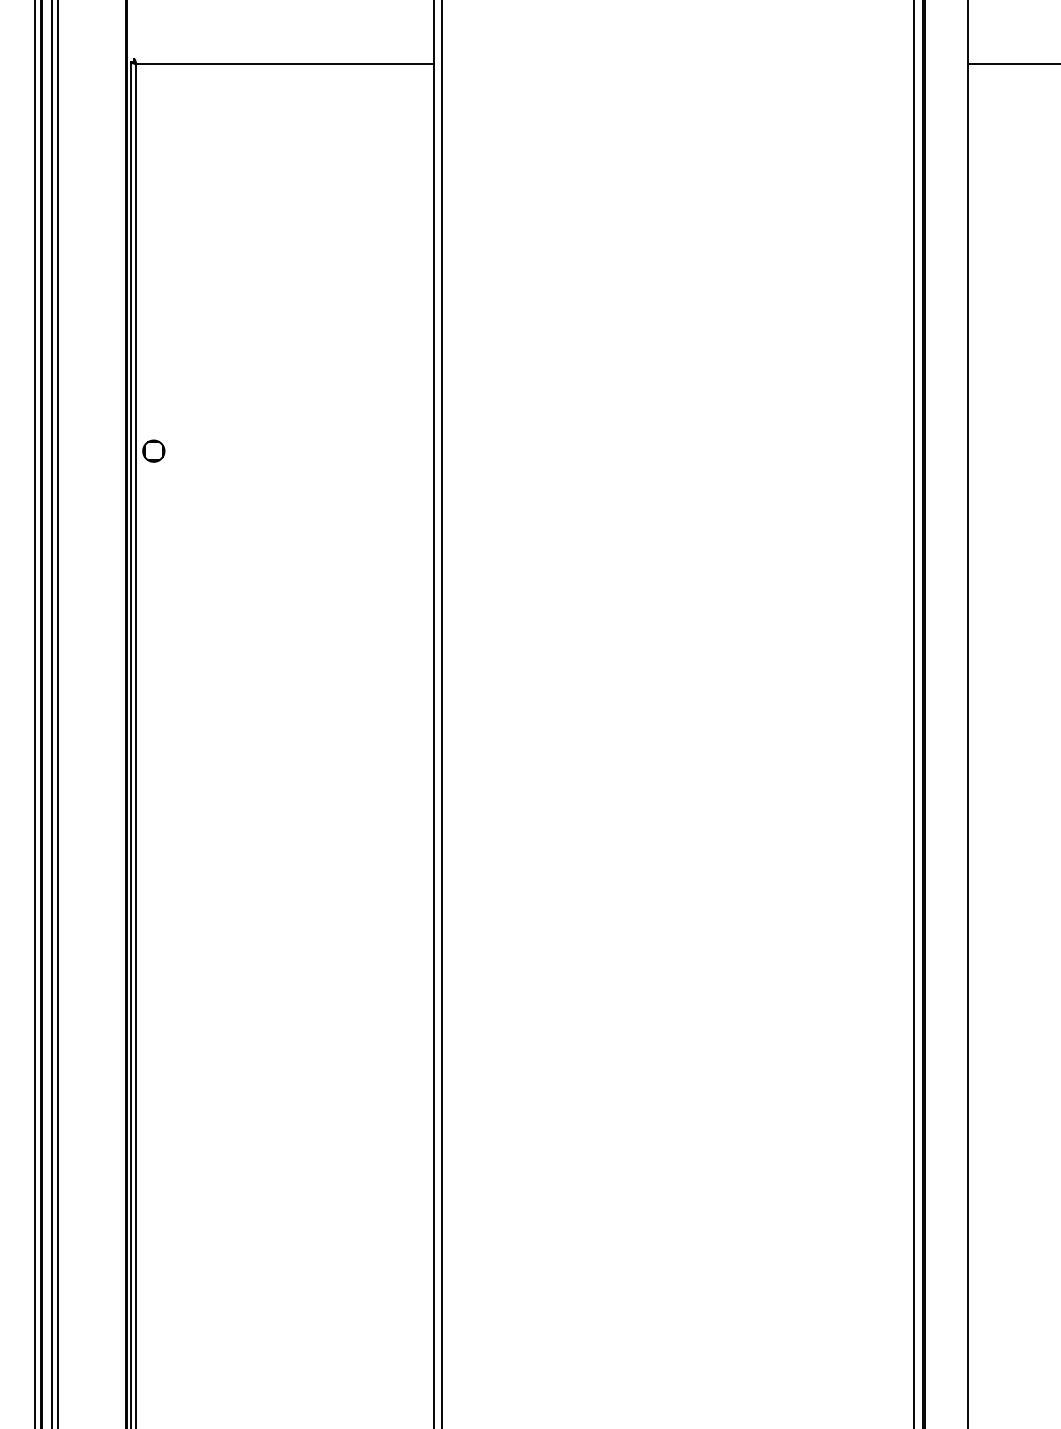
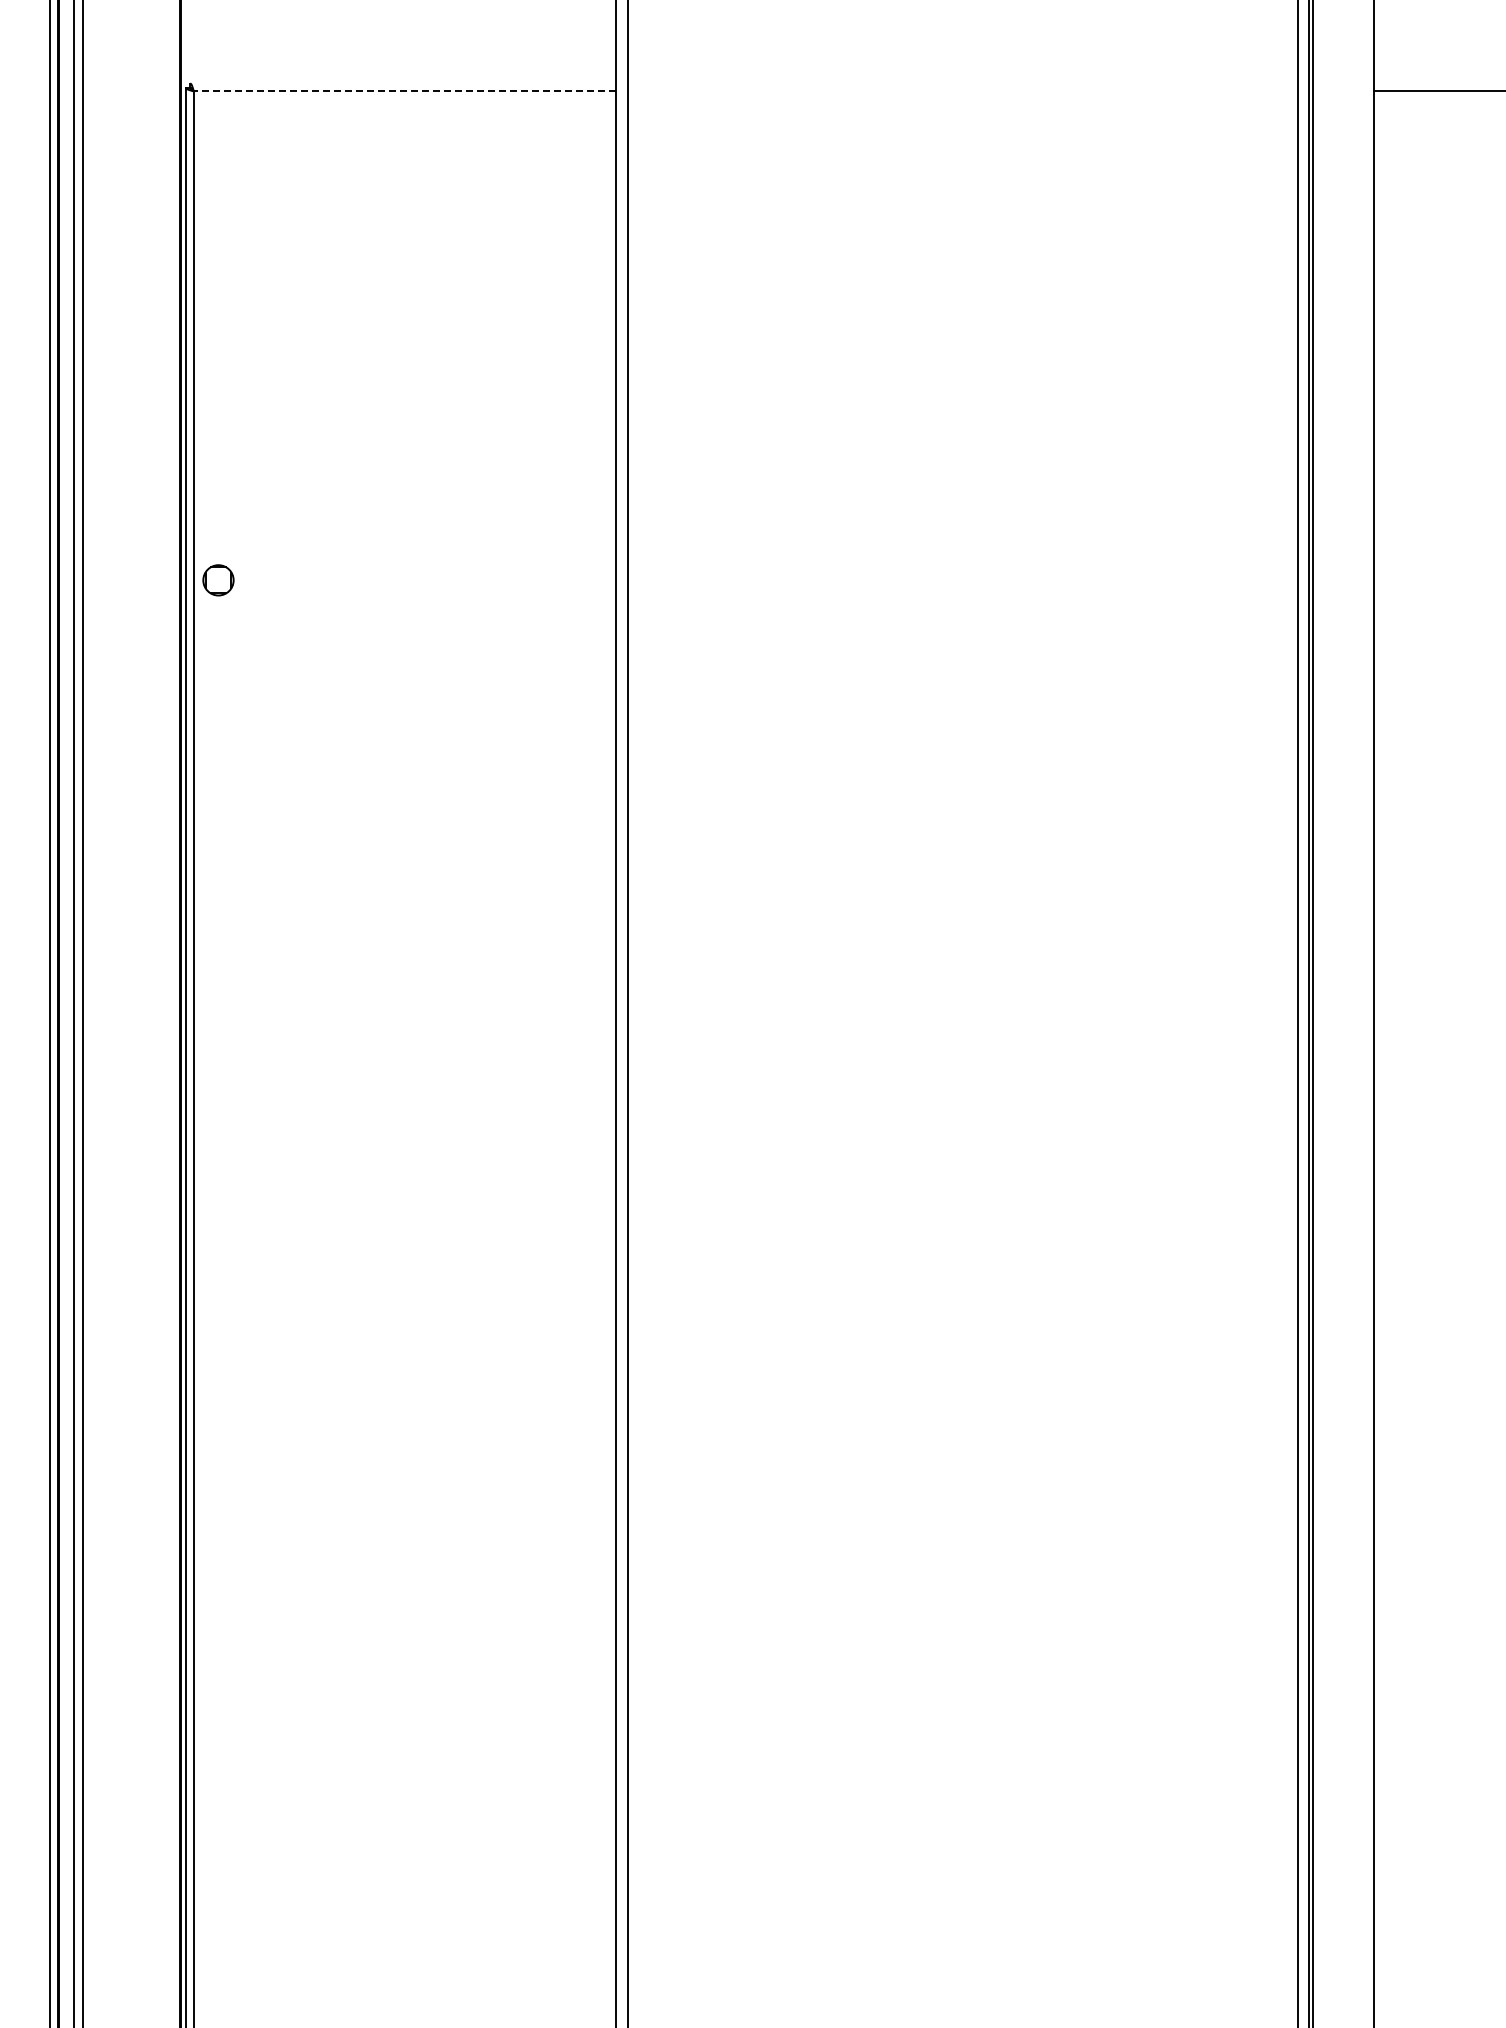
line: (284, 64) -> (404, 91), solid -> dashed
part: (153, 451) -> (218, 580), moved

